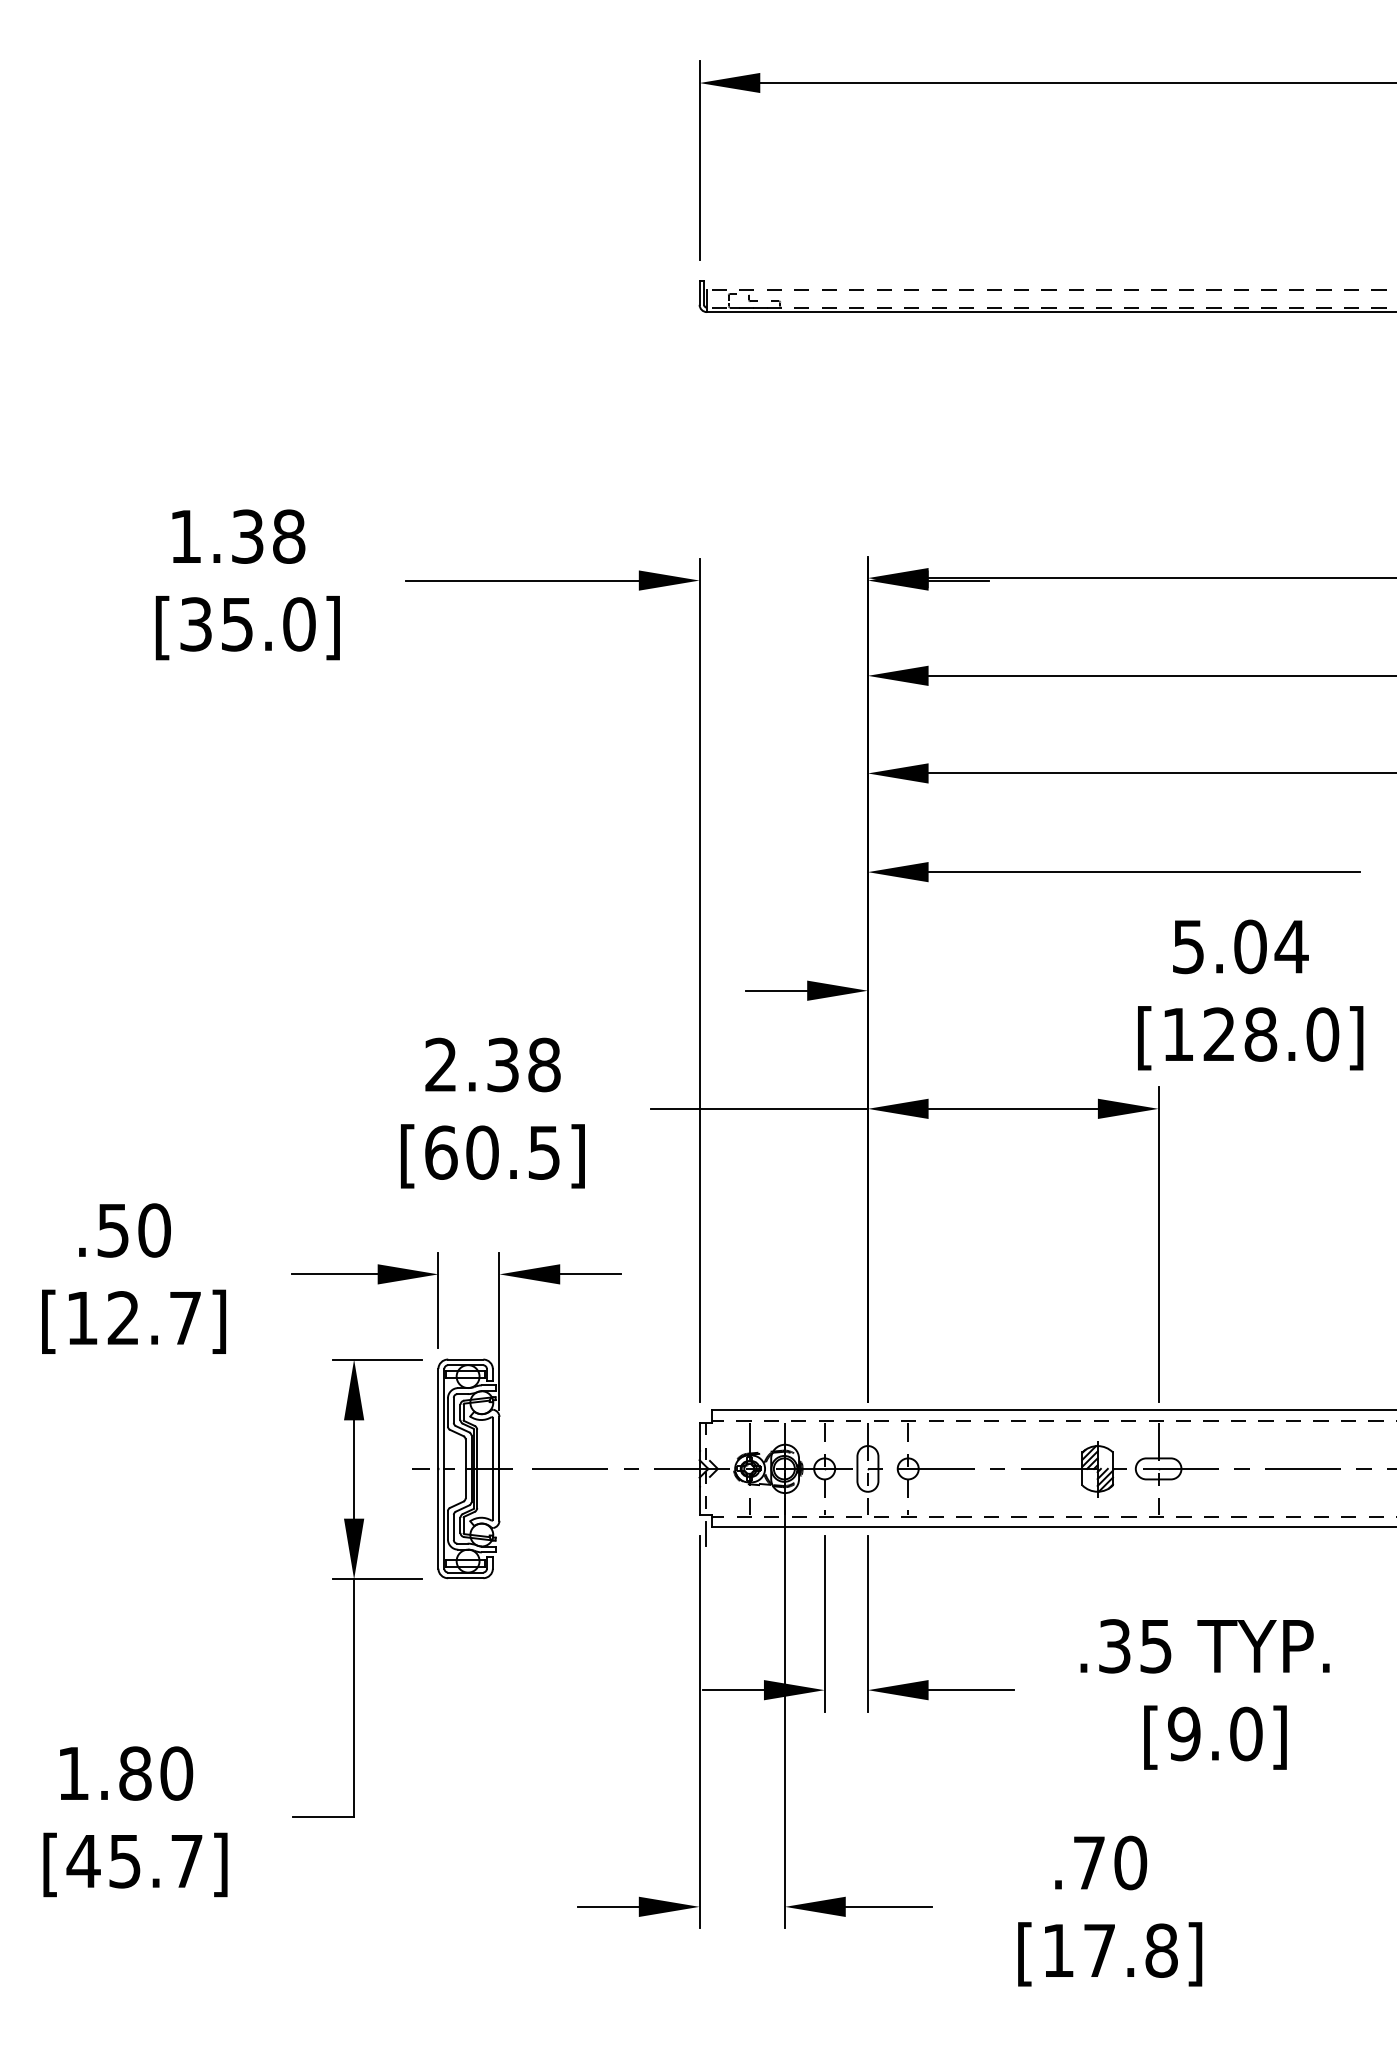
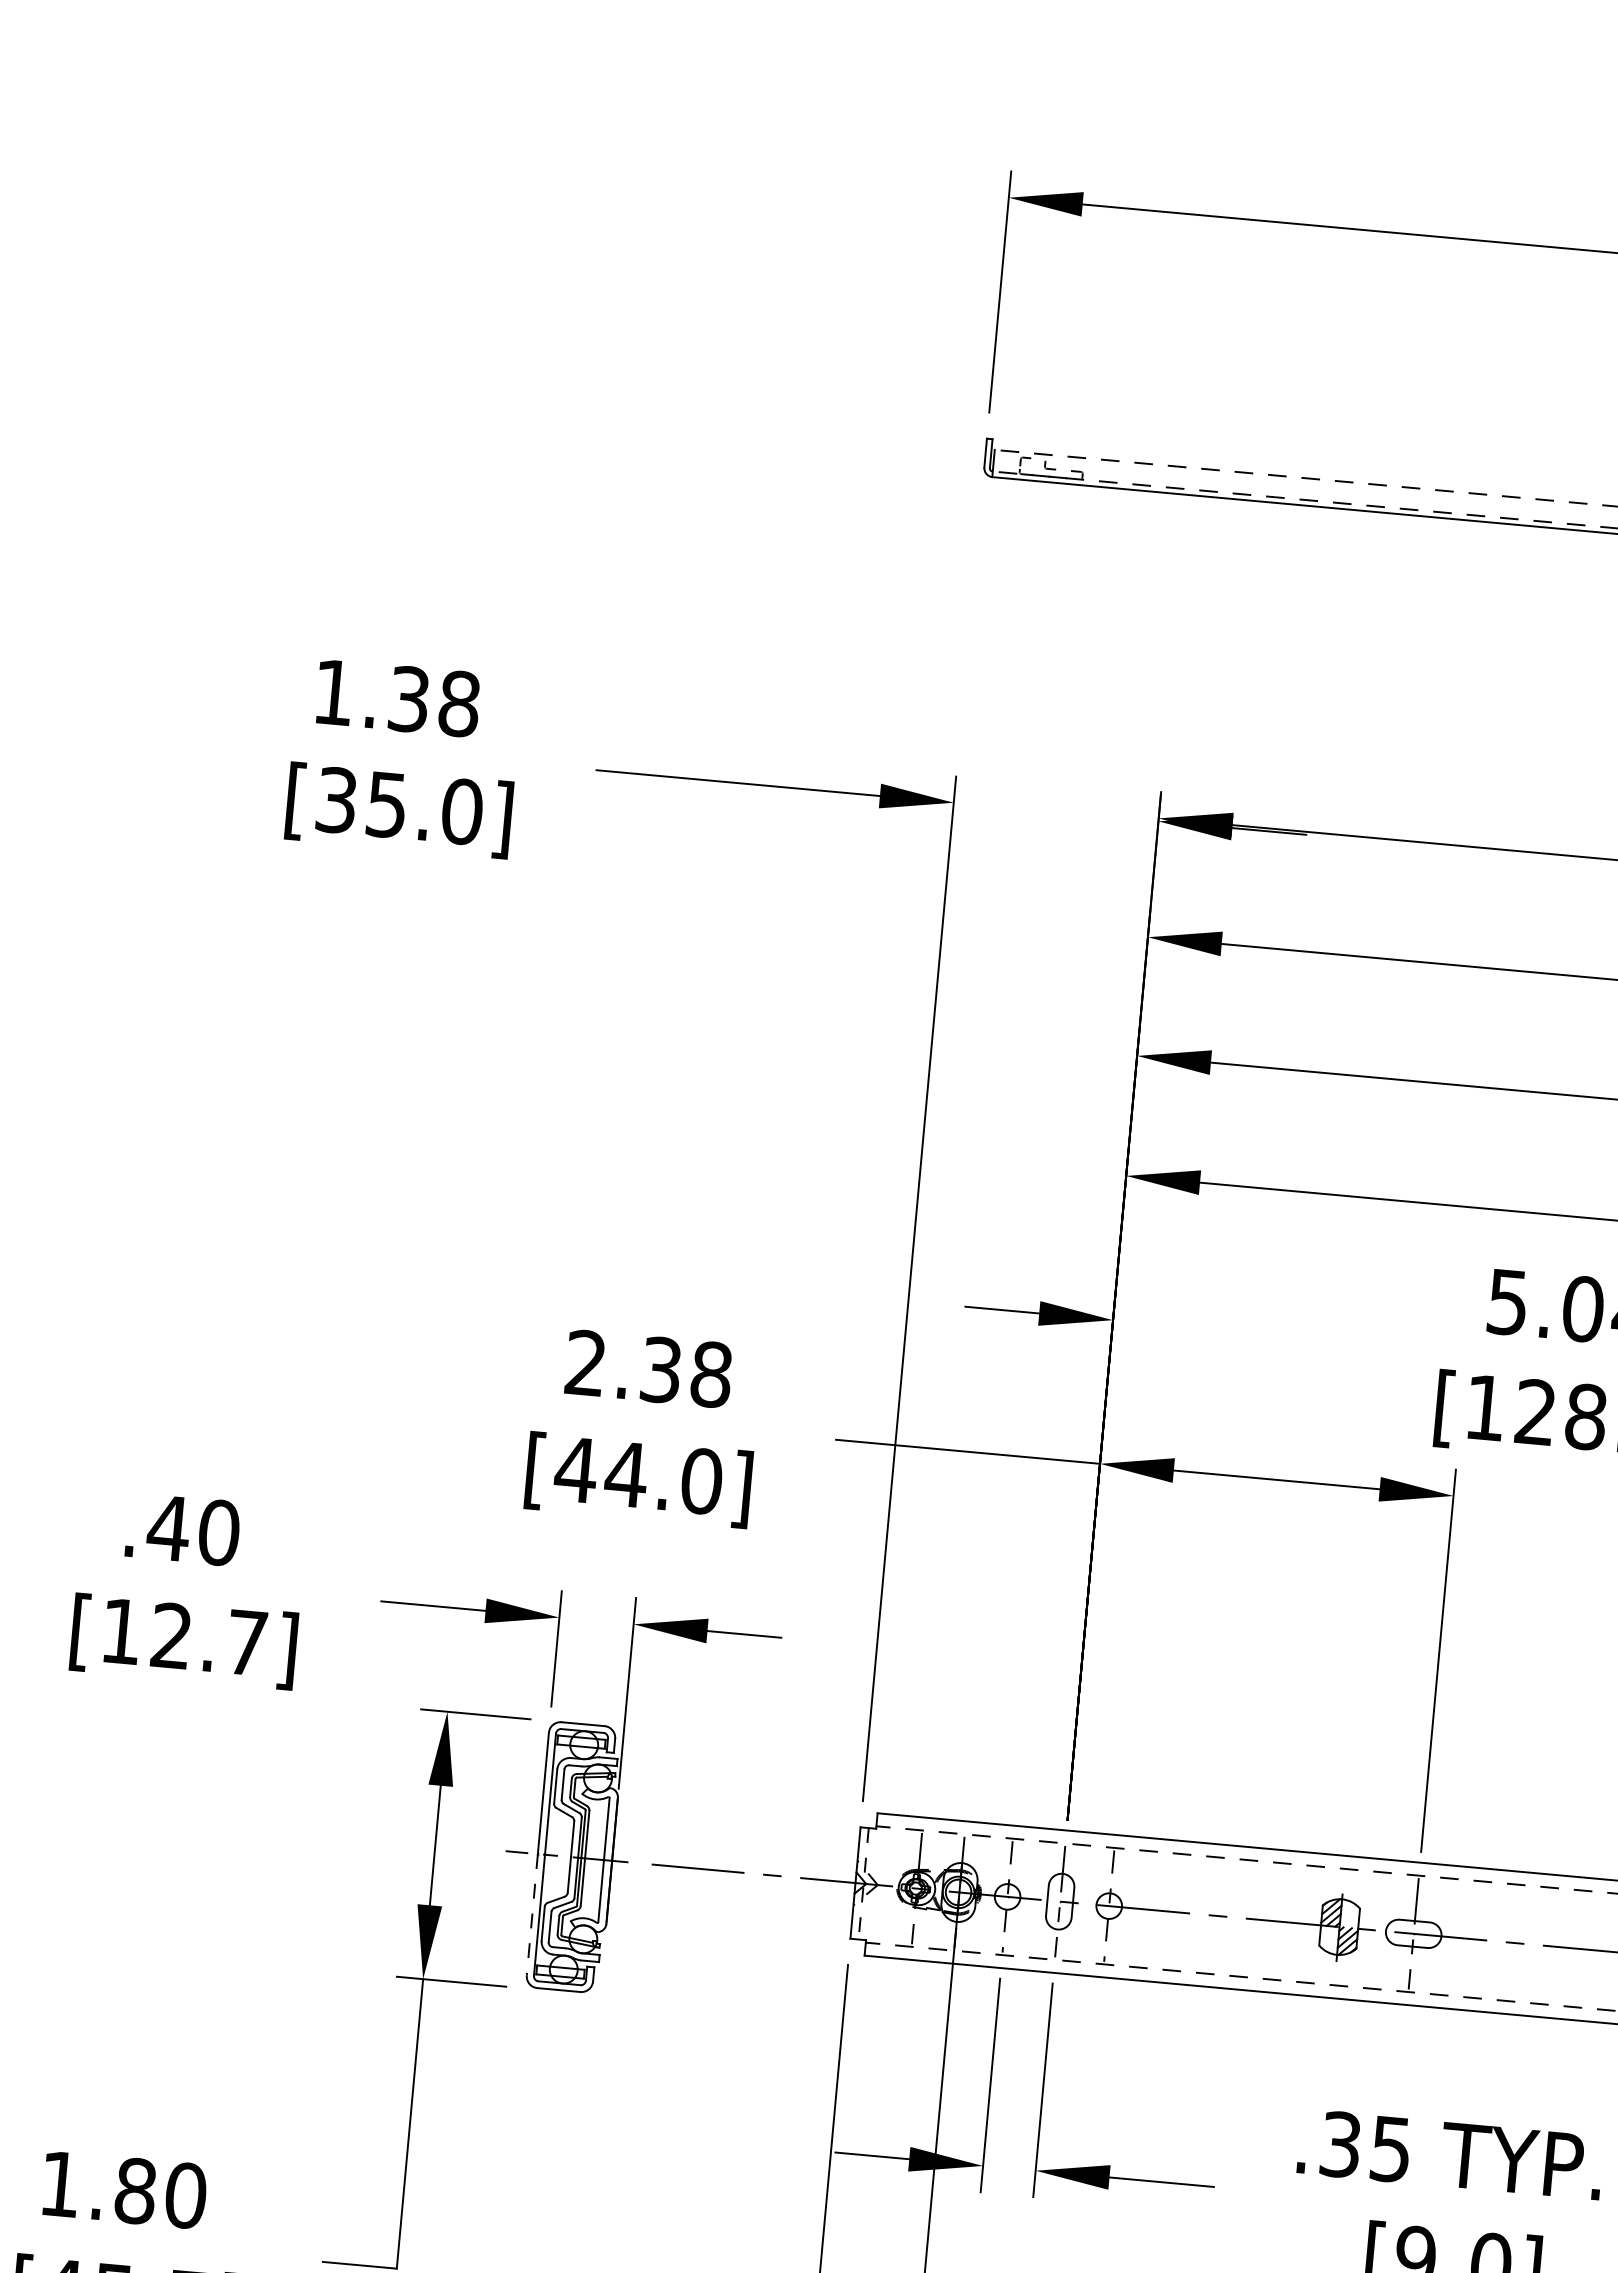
text: (491, 1152) -> (637, 1475), [60.5] -> [44.0]
text: (113, 1230) -> (169, 1528), .50 -> .40
line: (438, 1518) -> (532, 1914), solid -> dashed
line: (706, 1534) -> (856, 1963), removed

